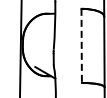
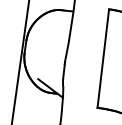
line: (81, 46) -> (102, 59), dashed -> solid

